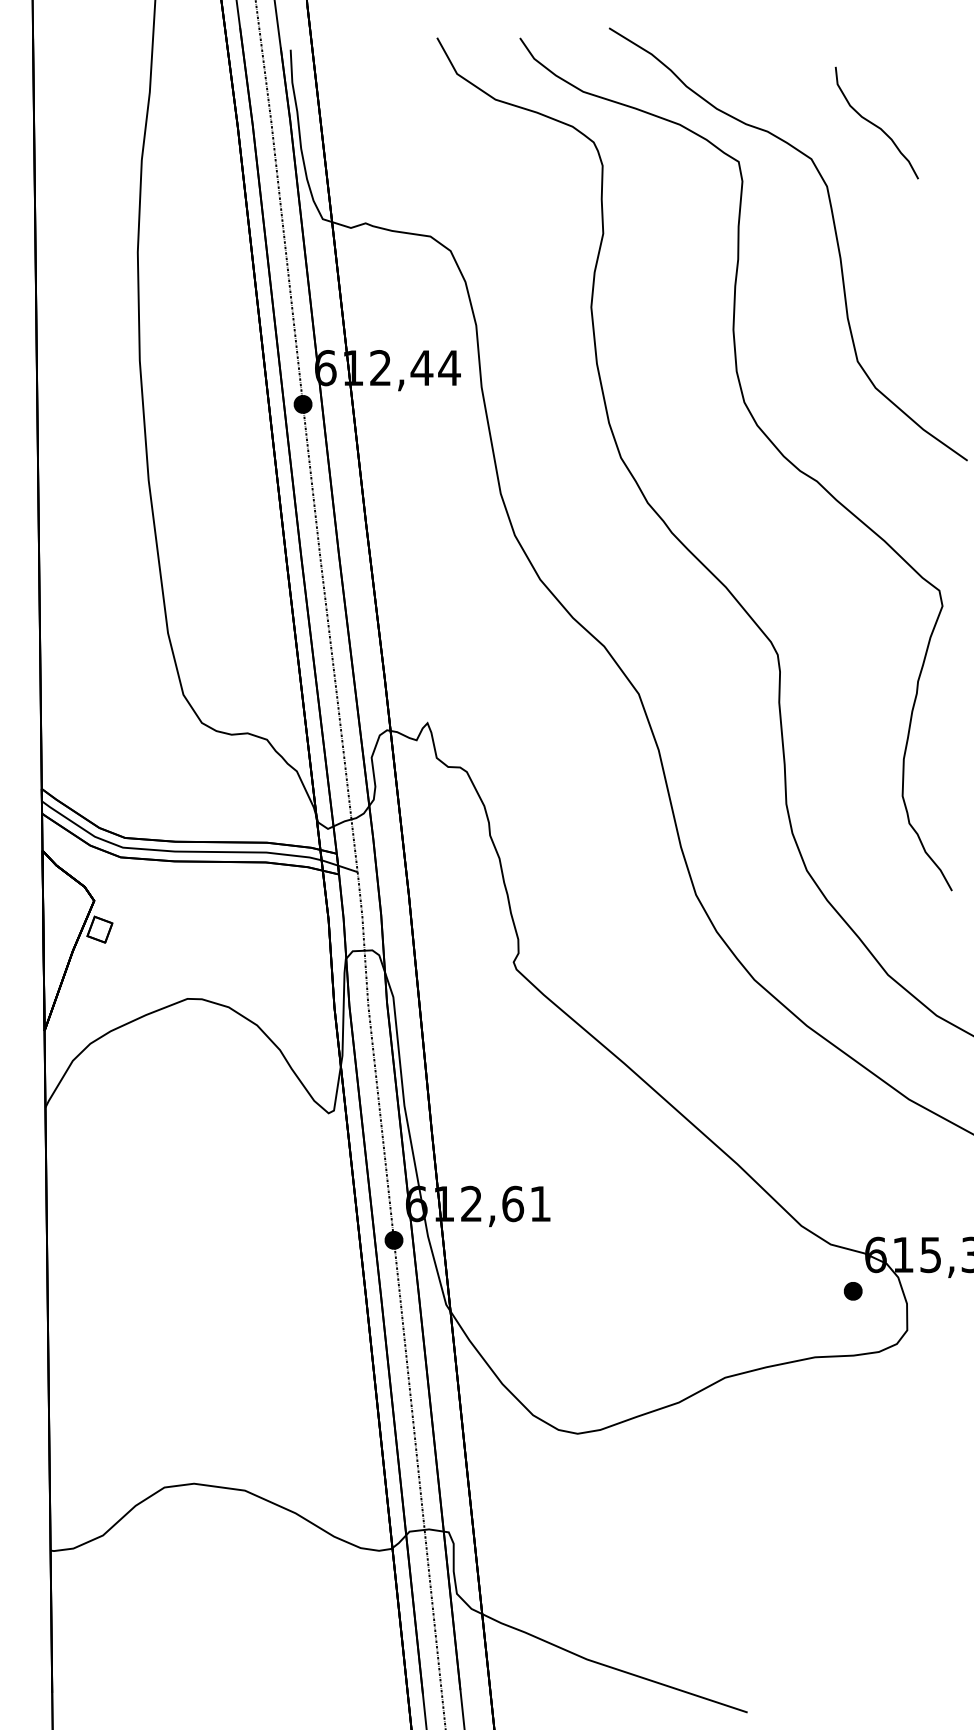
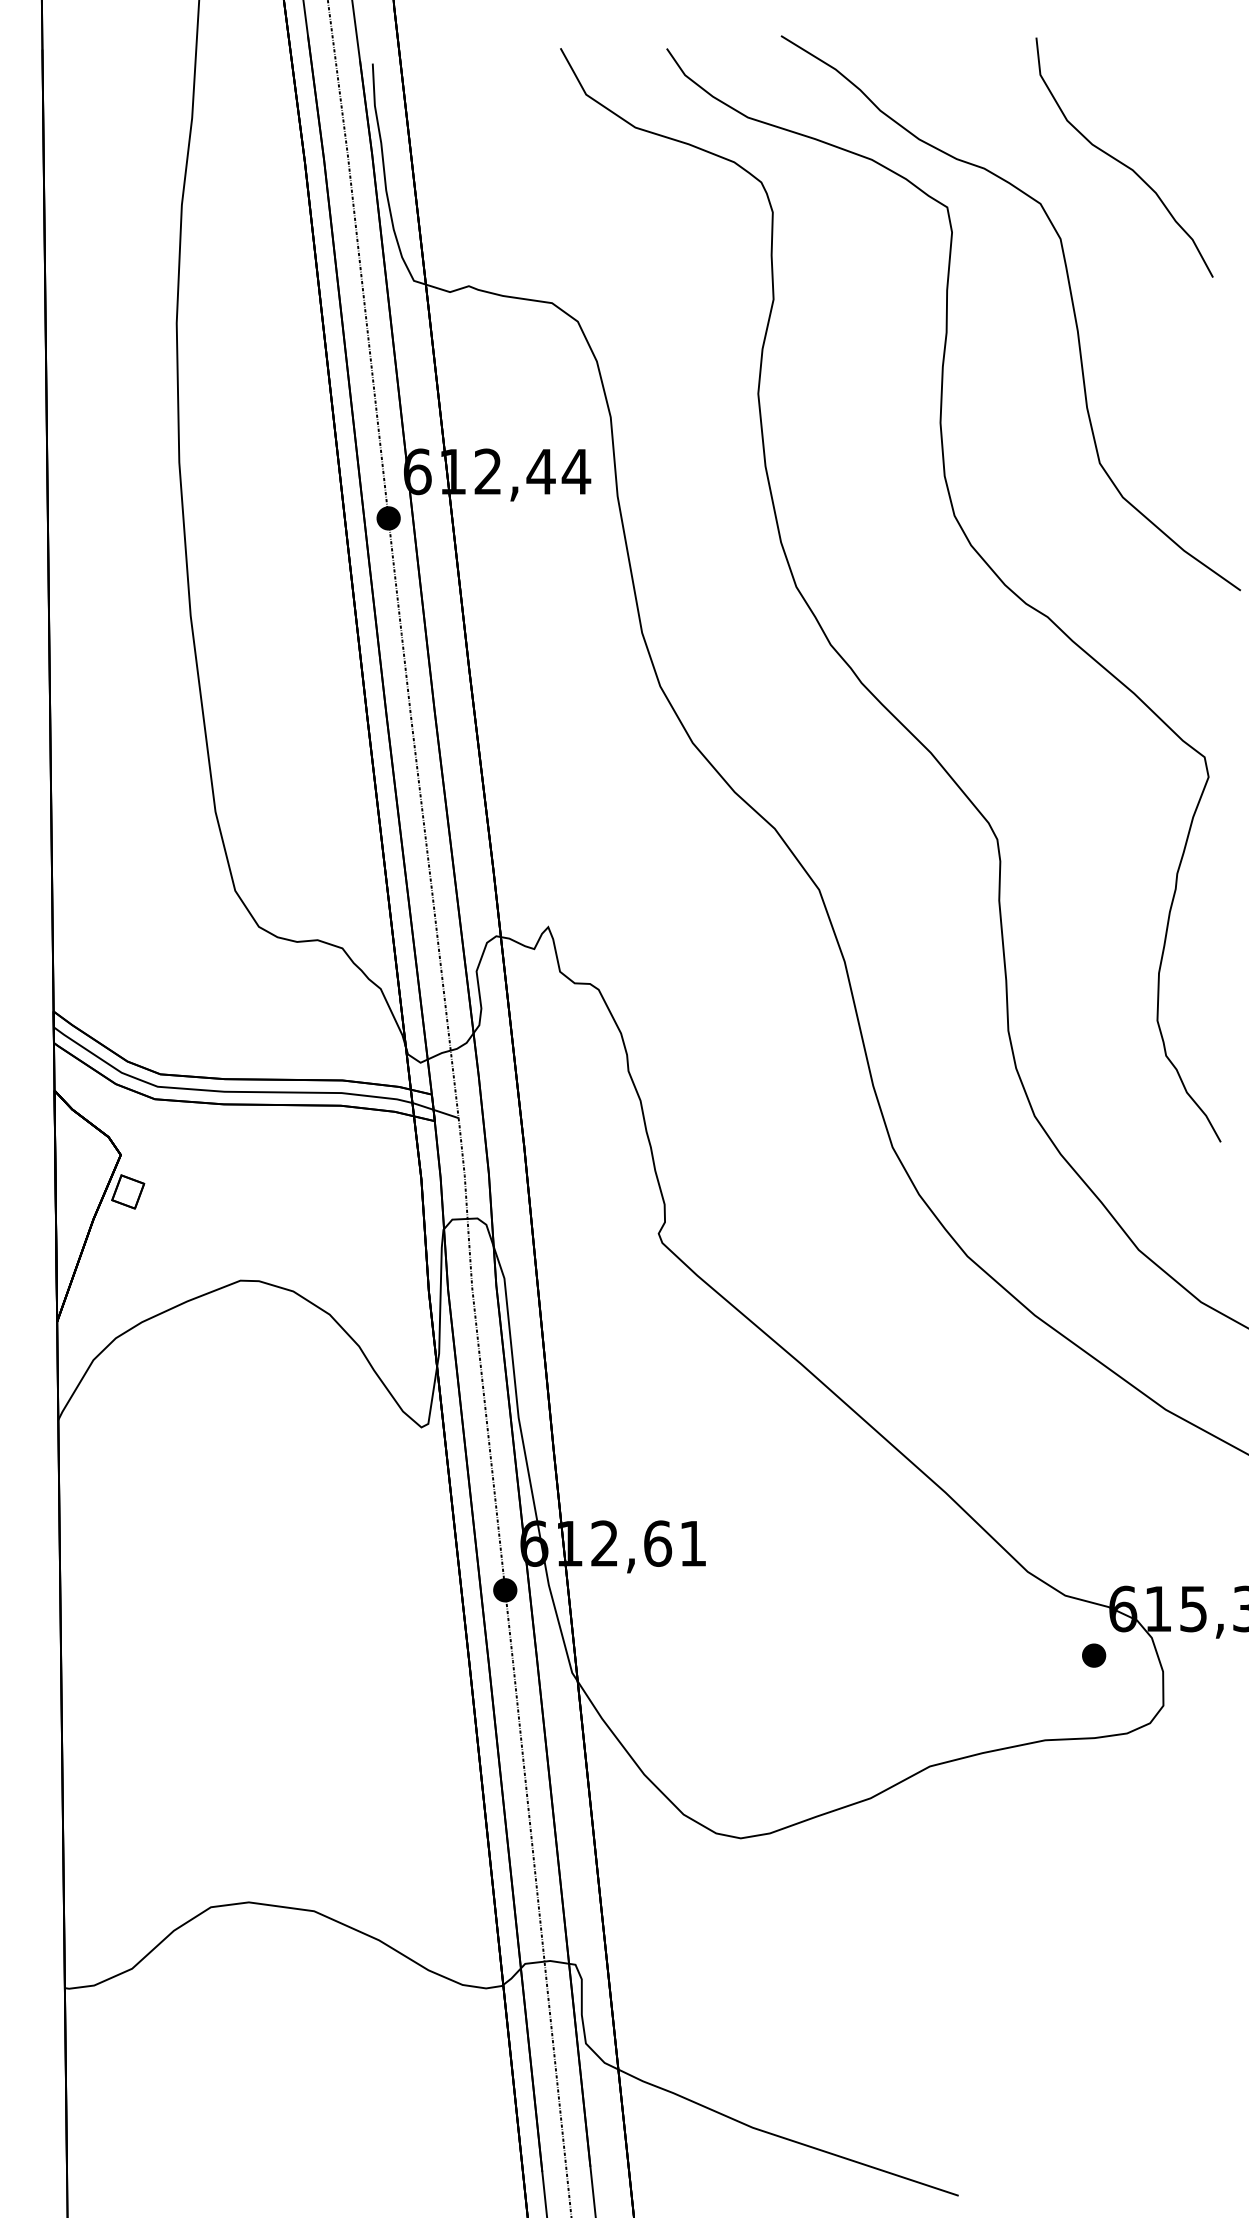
part: (876, 122) -> (1123, 156), size x1.67

